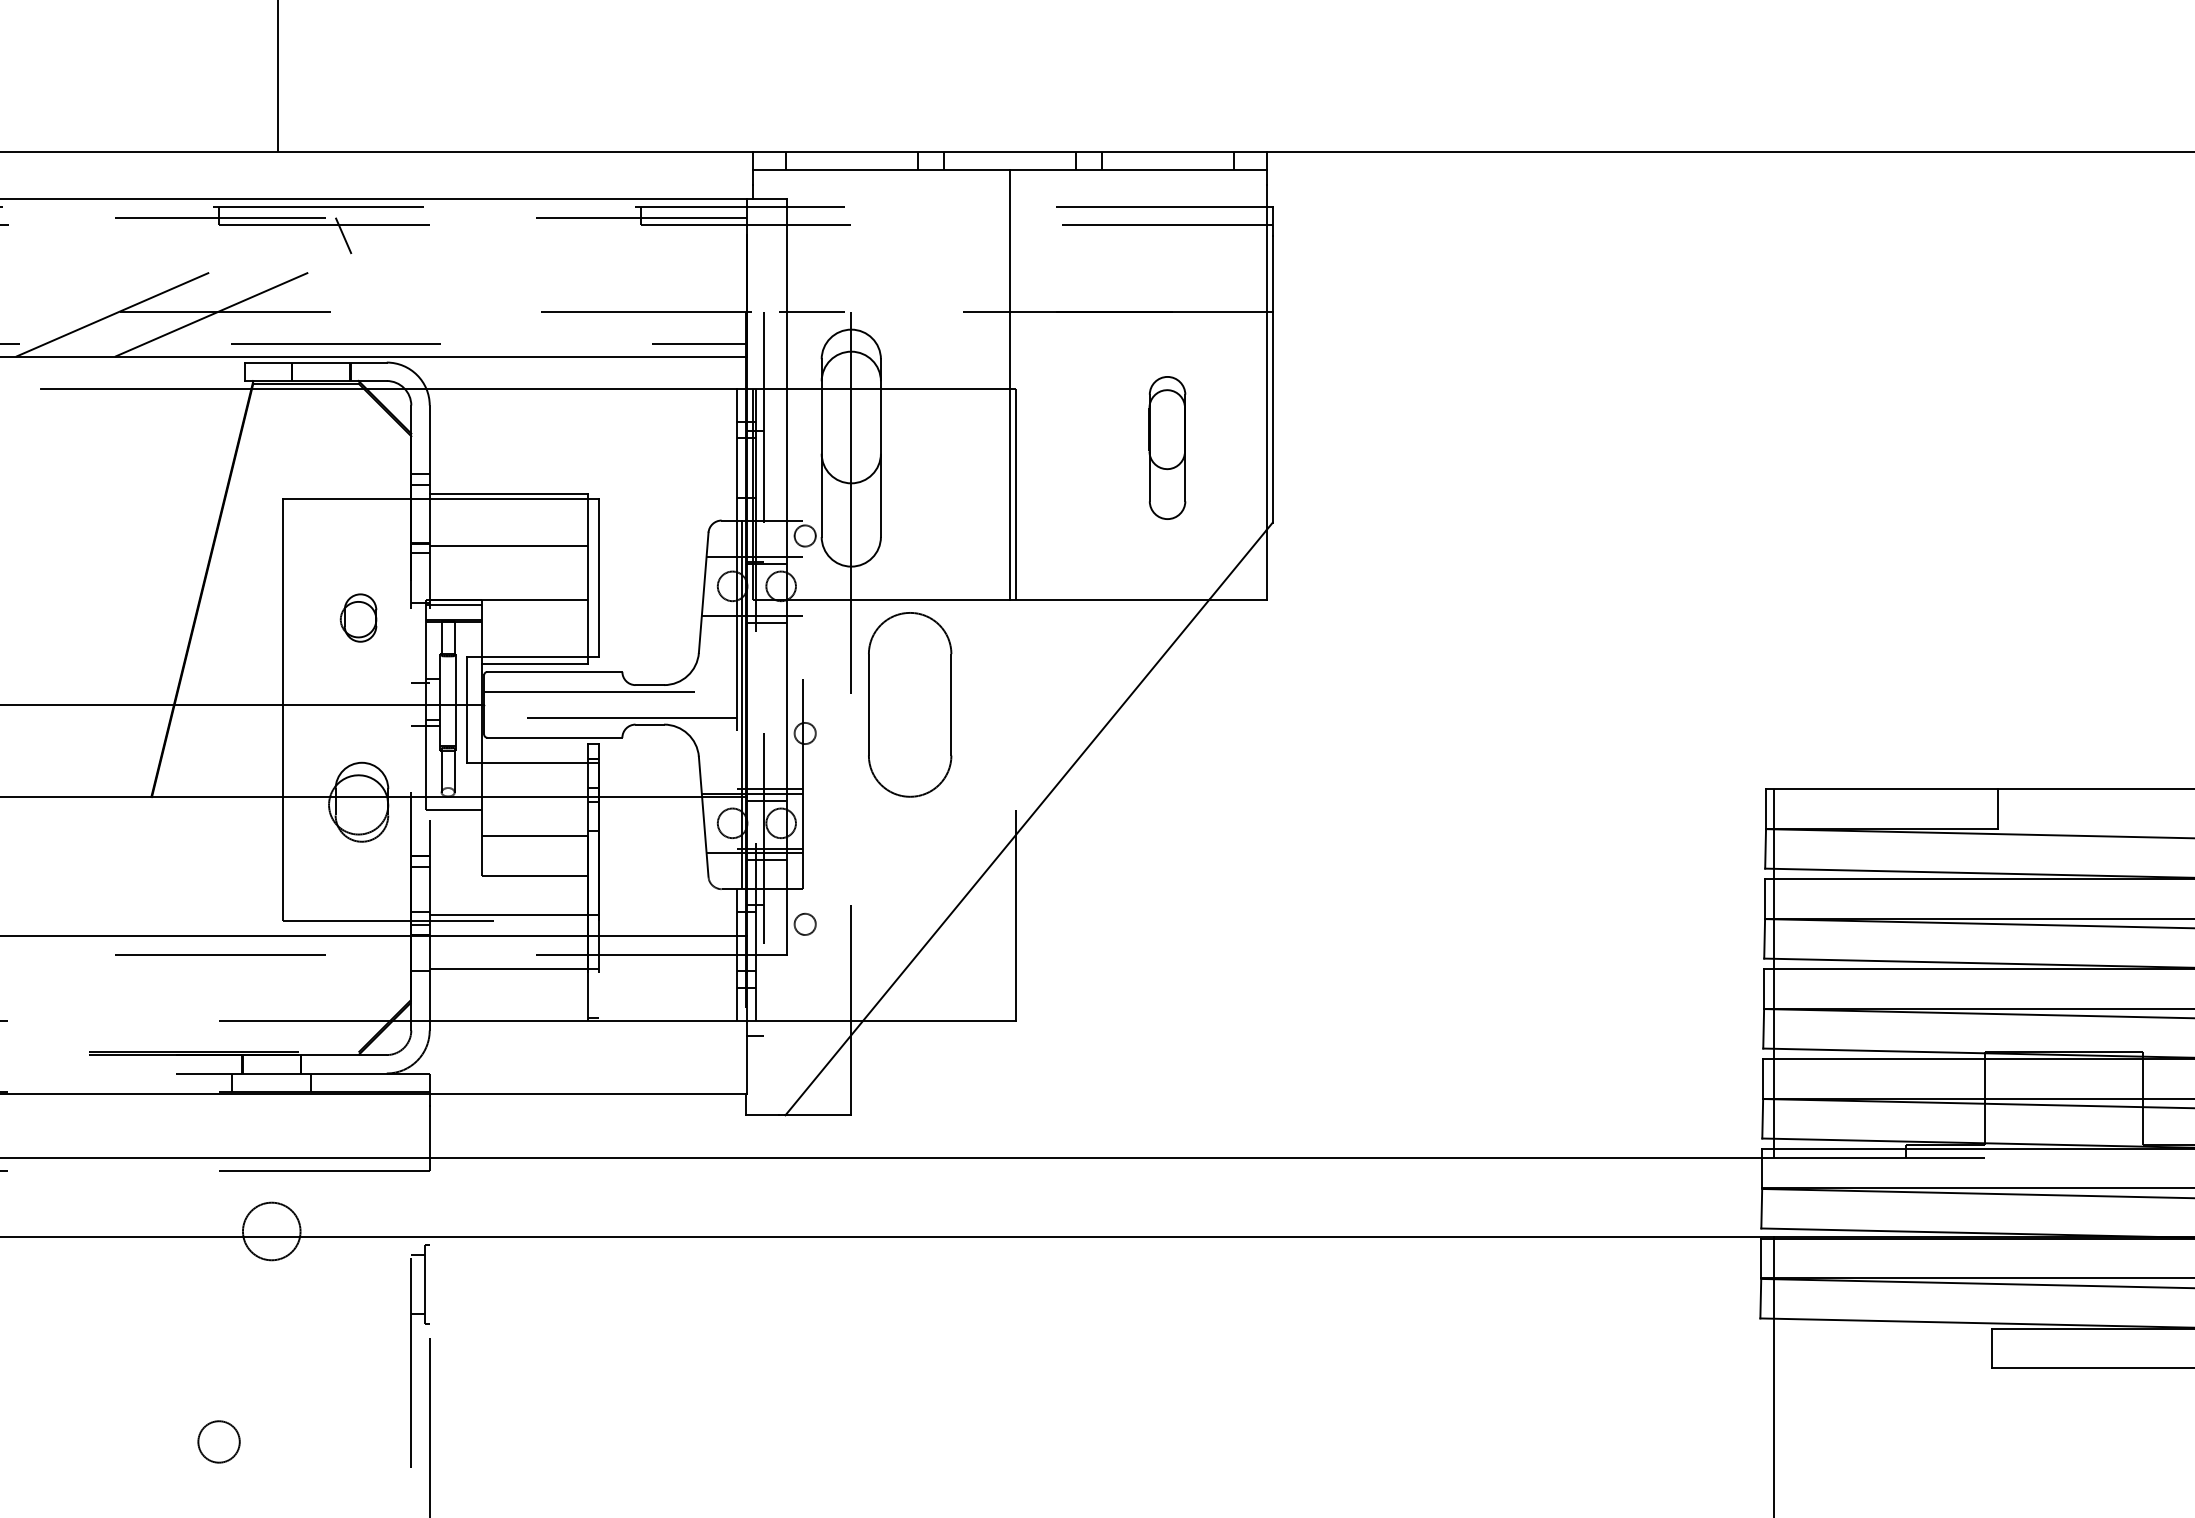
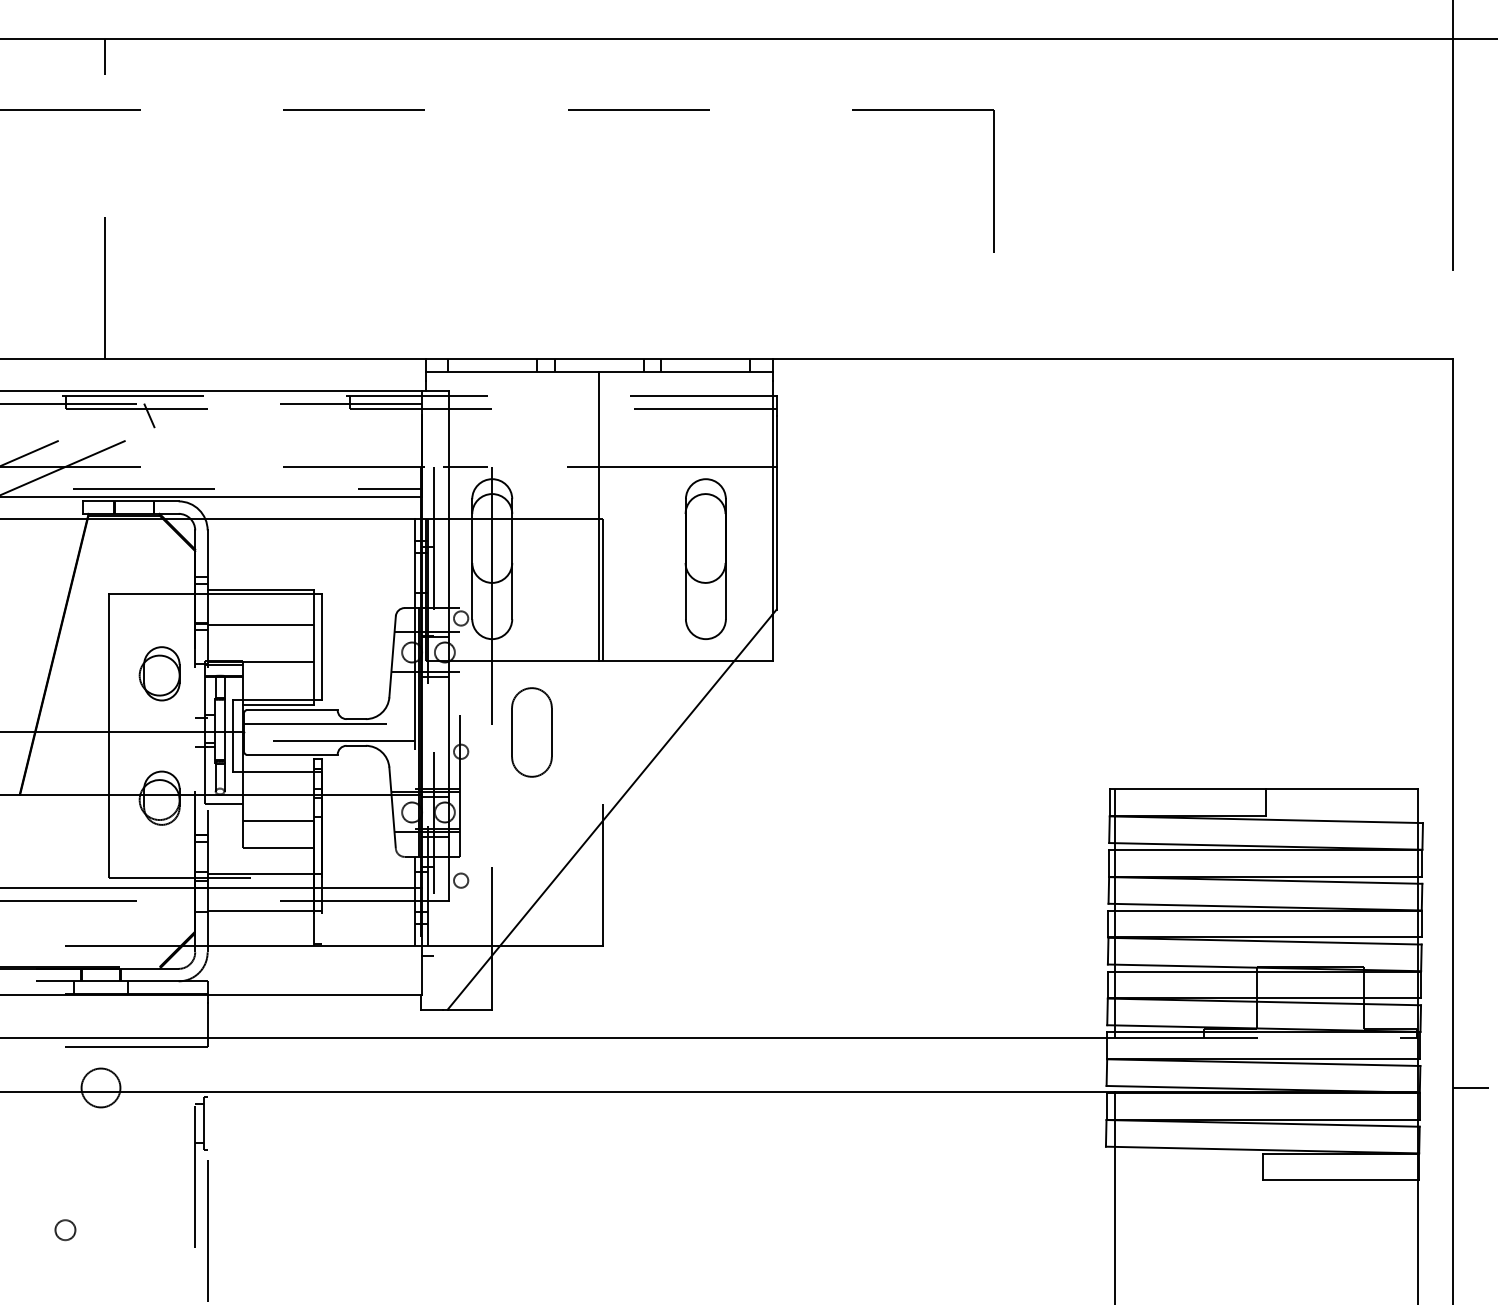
part: (1167, 447) -> (705, 558), size x1.67
part: (358, 617) -> (159, 673), size x1.67
part: (909, 704) -> (531, 732), size x0.71
circle: (219, 1442) -> (65, 1230), size x0.71

